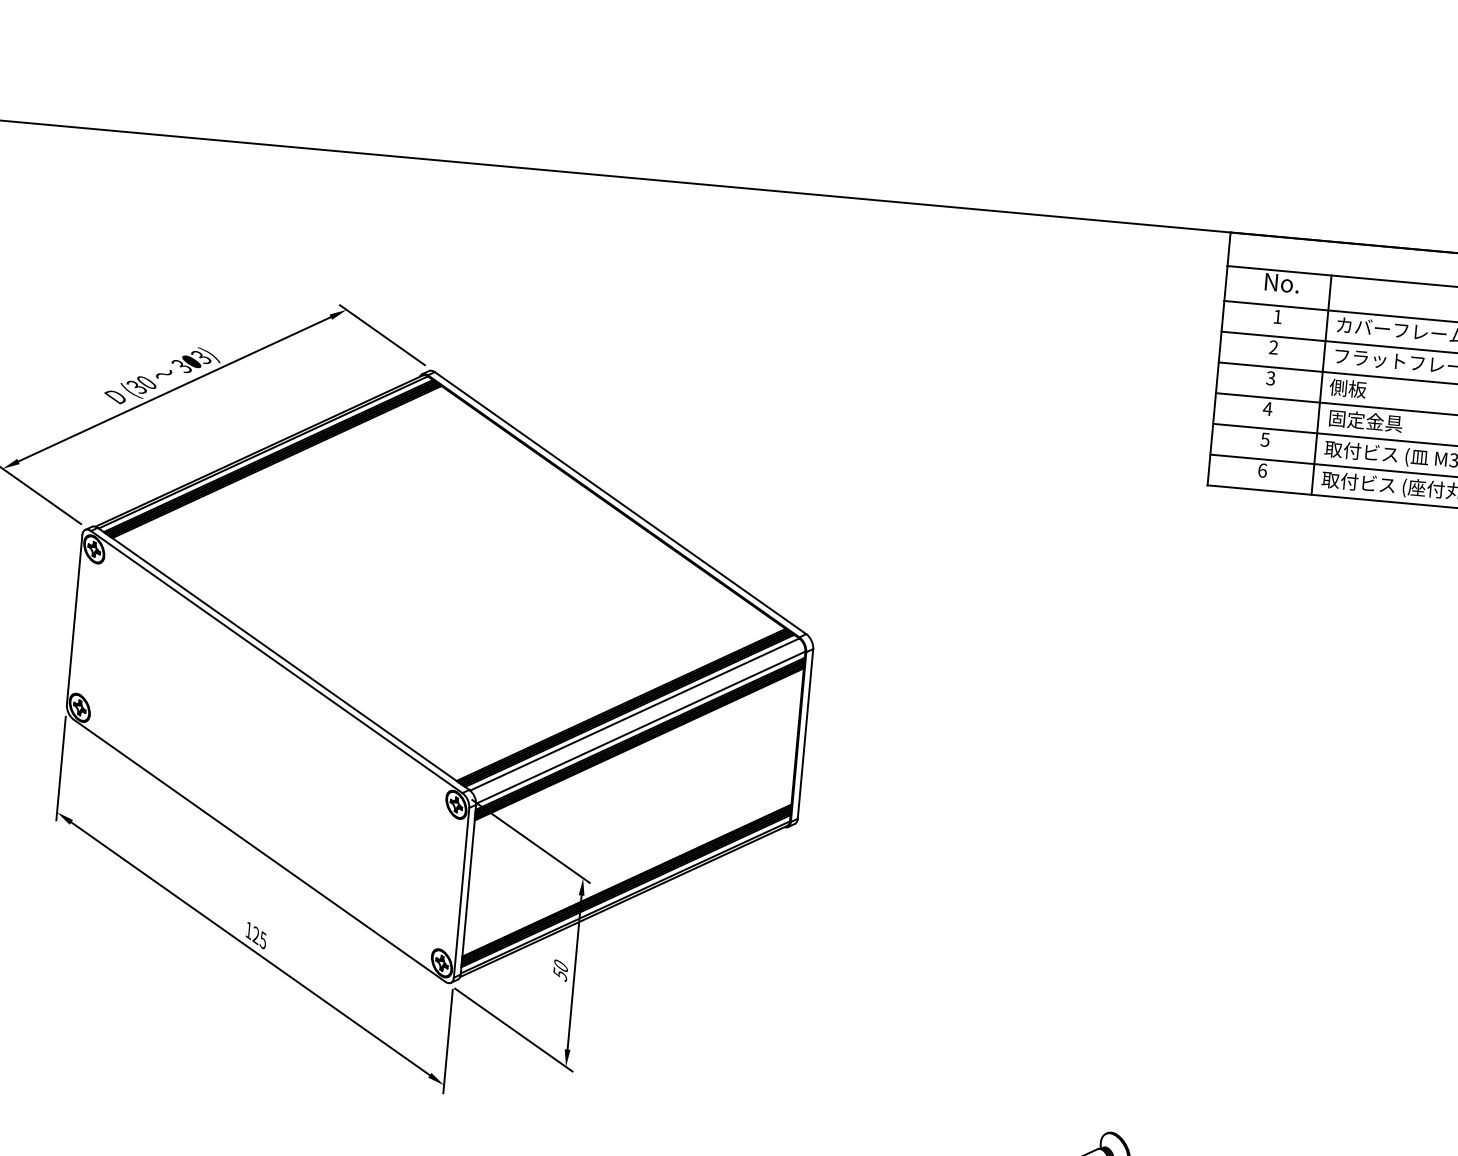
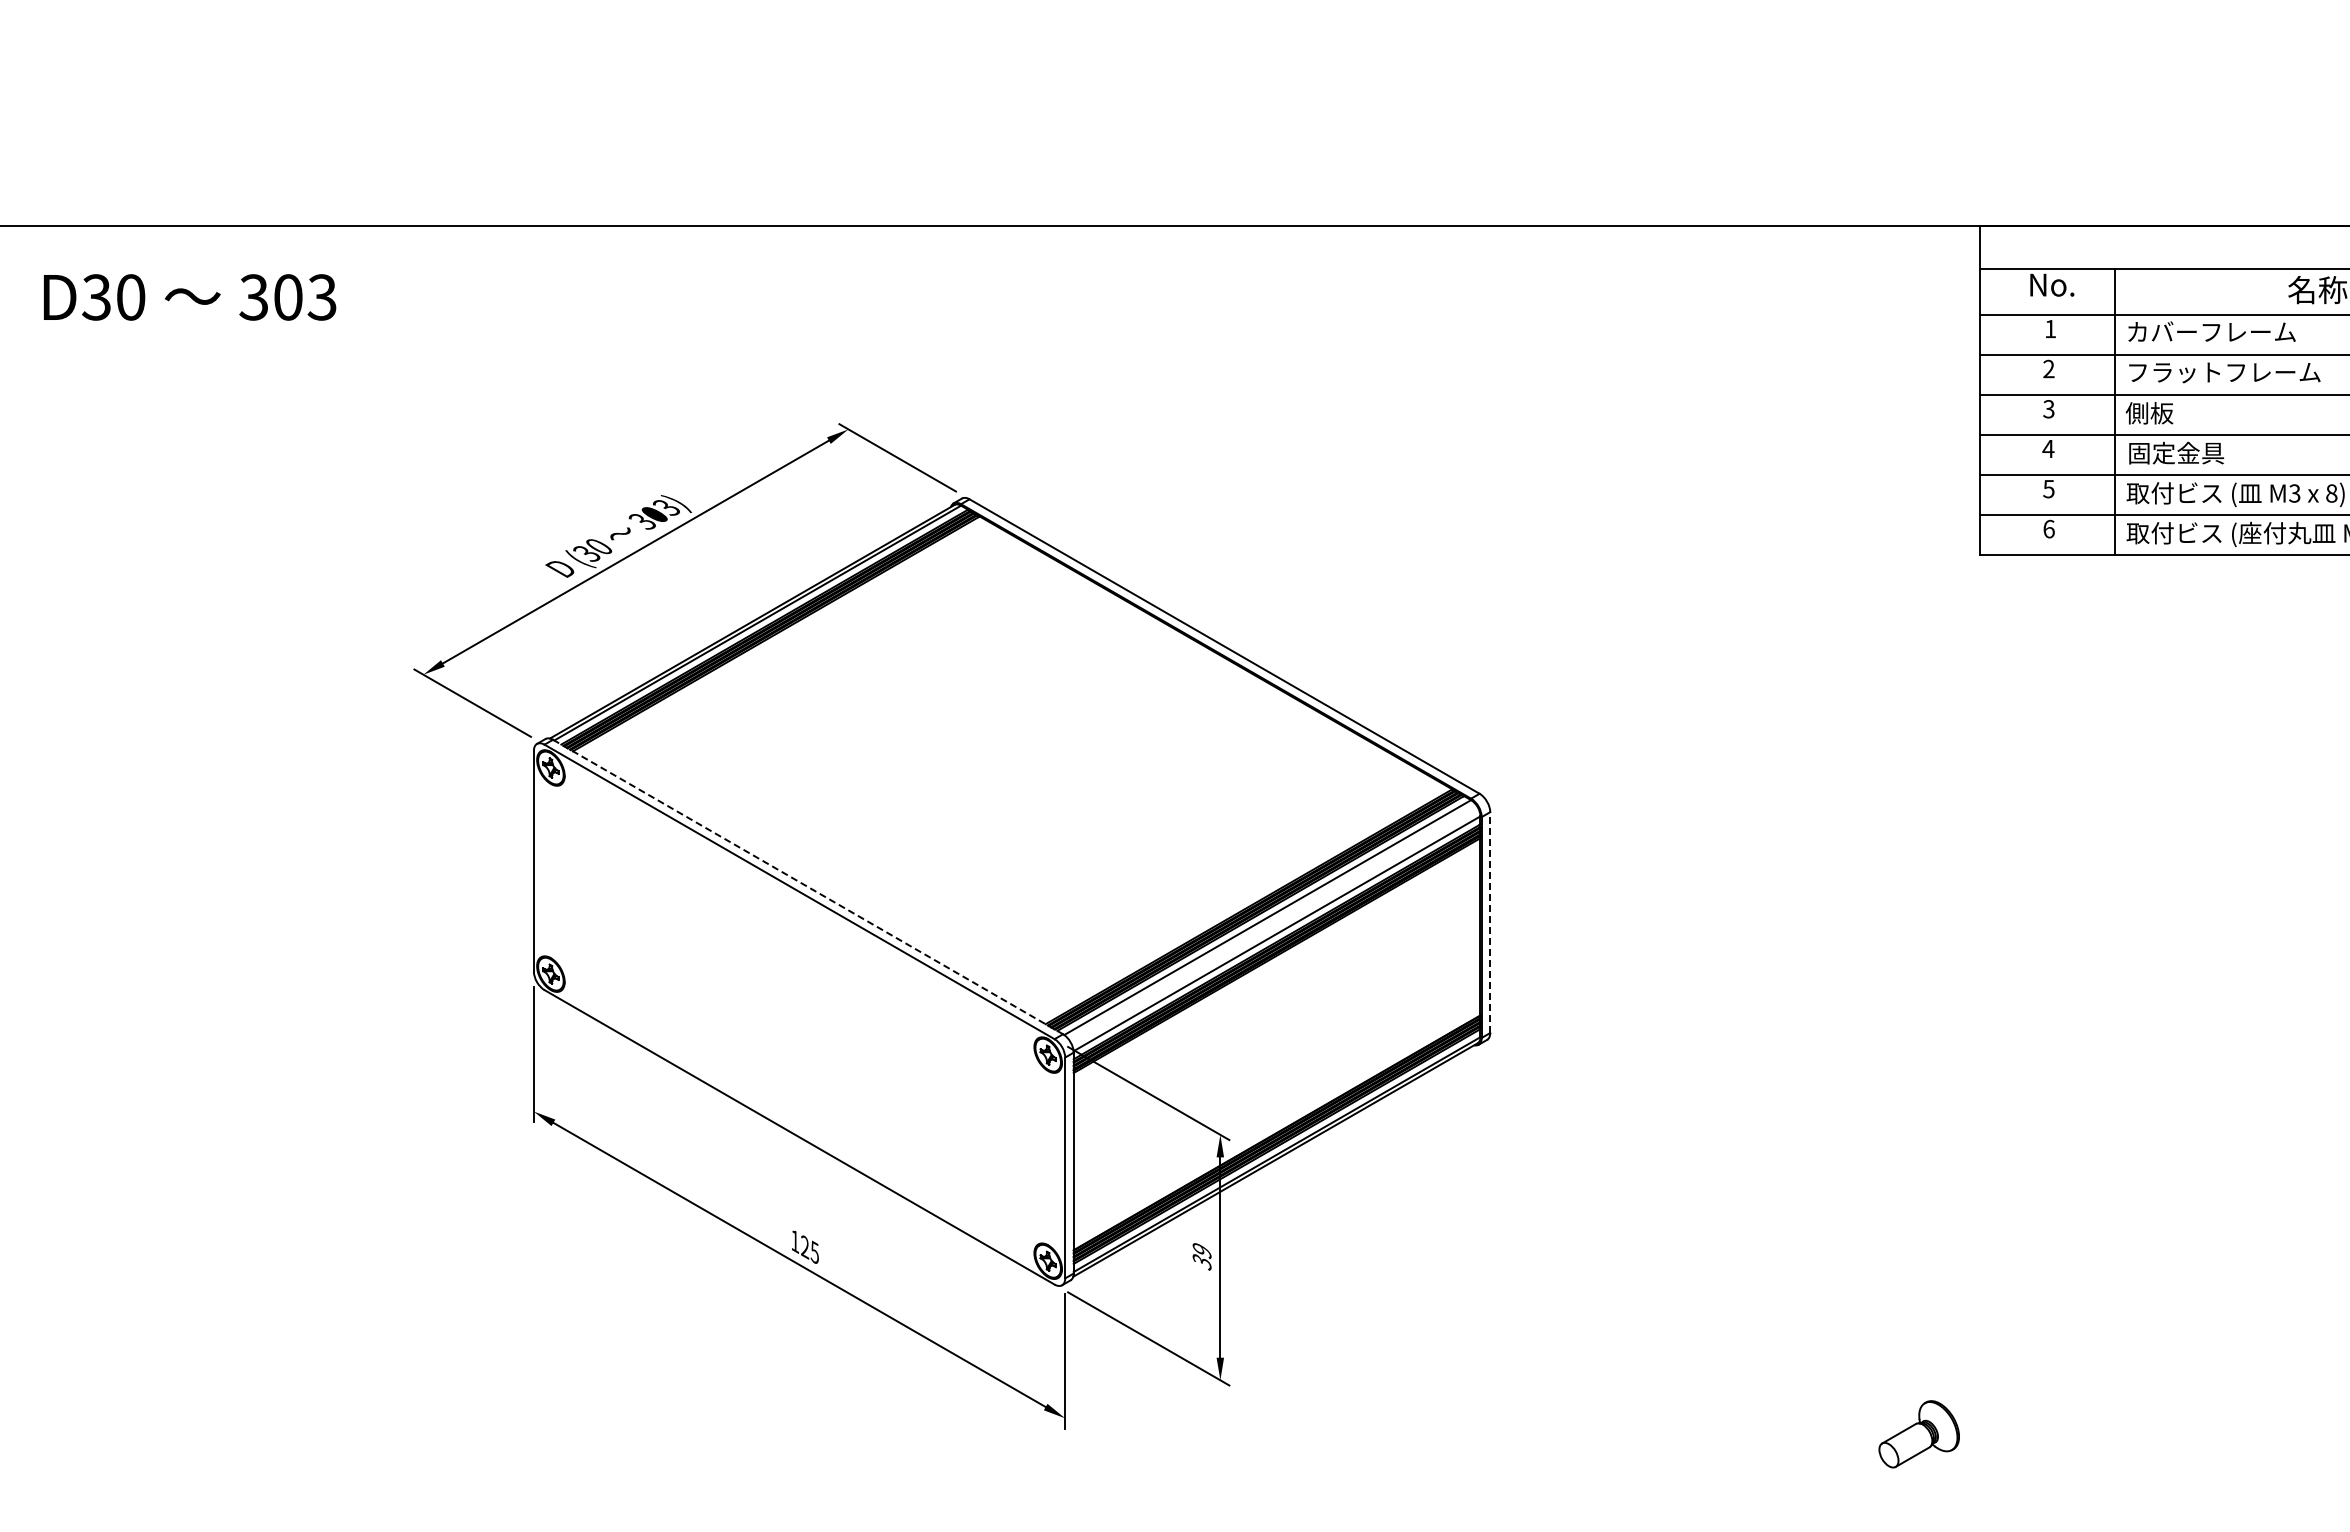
line: (283, 659) -> (808, 887), solid -> dashed
line: (805, 733) -> (1490, 922), solid -> dashed
text: (560, 968) -> (1201, 1254), 50 -> 39

